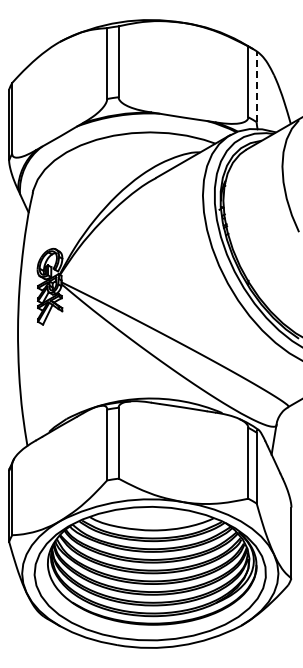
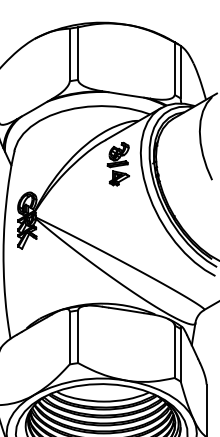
line: (256, 86) -> (180, 72), dashed -> solid
part: (172, 210) -> (118, 164), added

